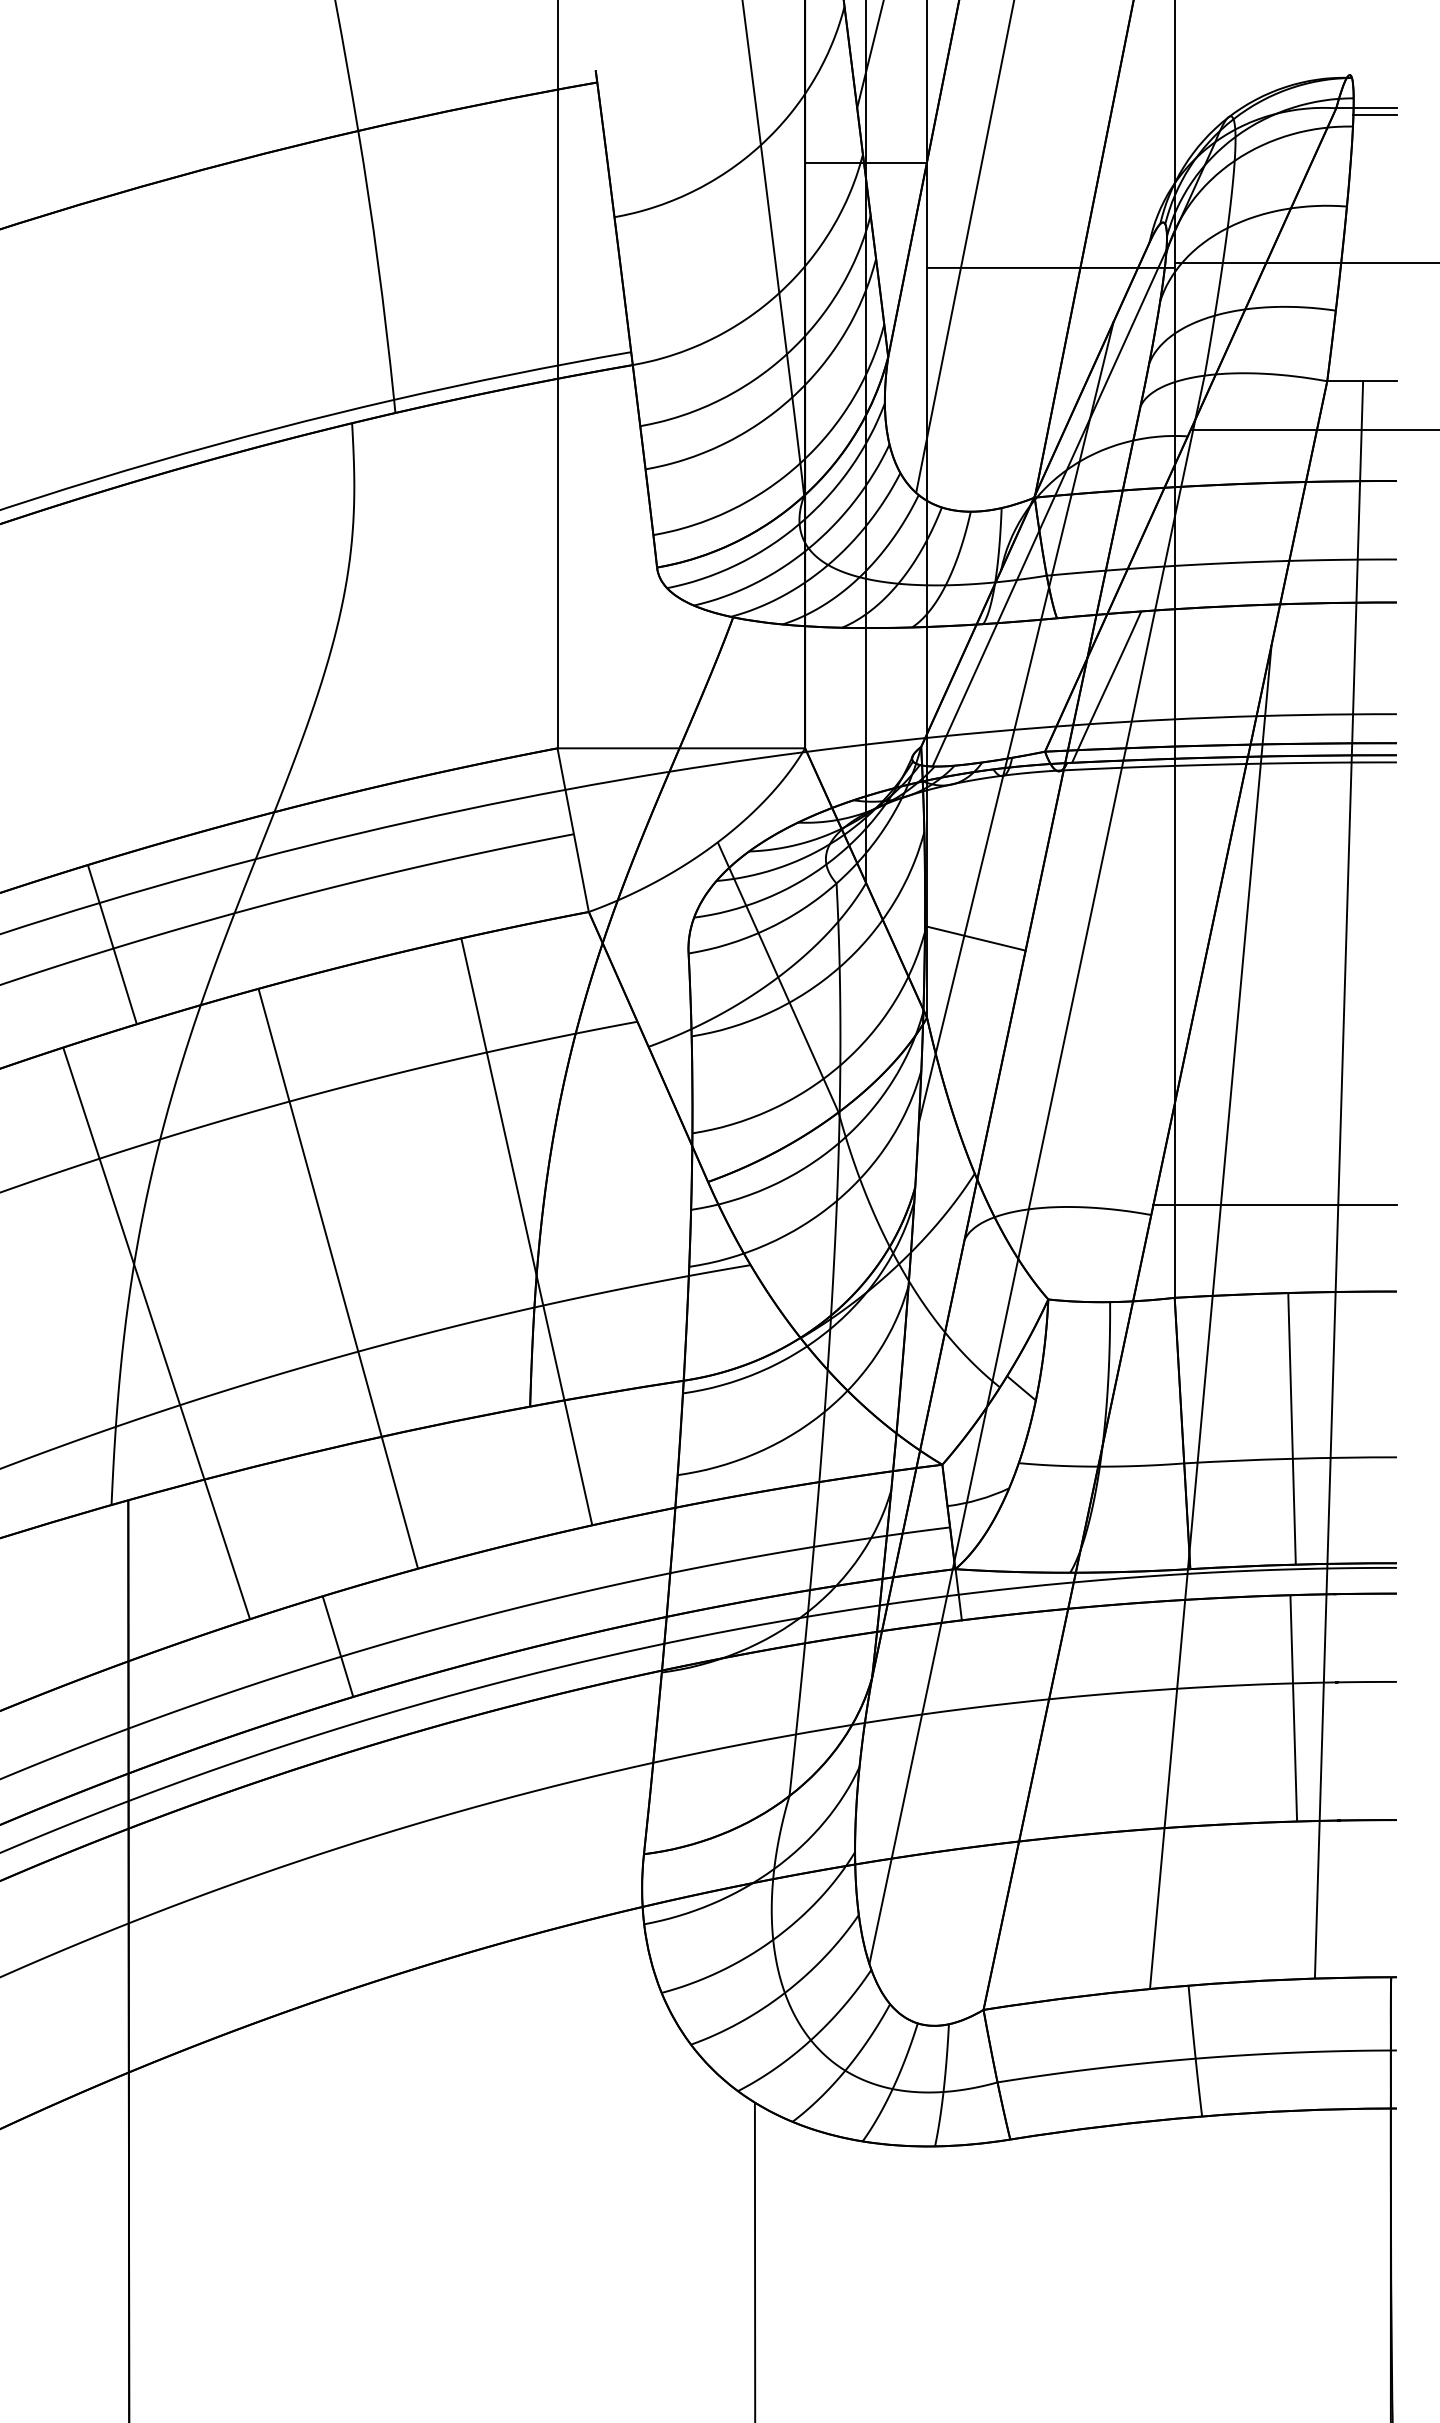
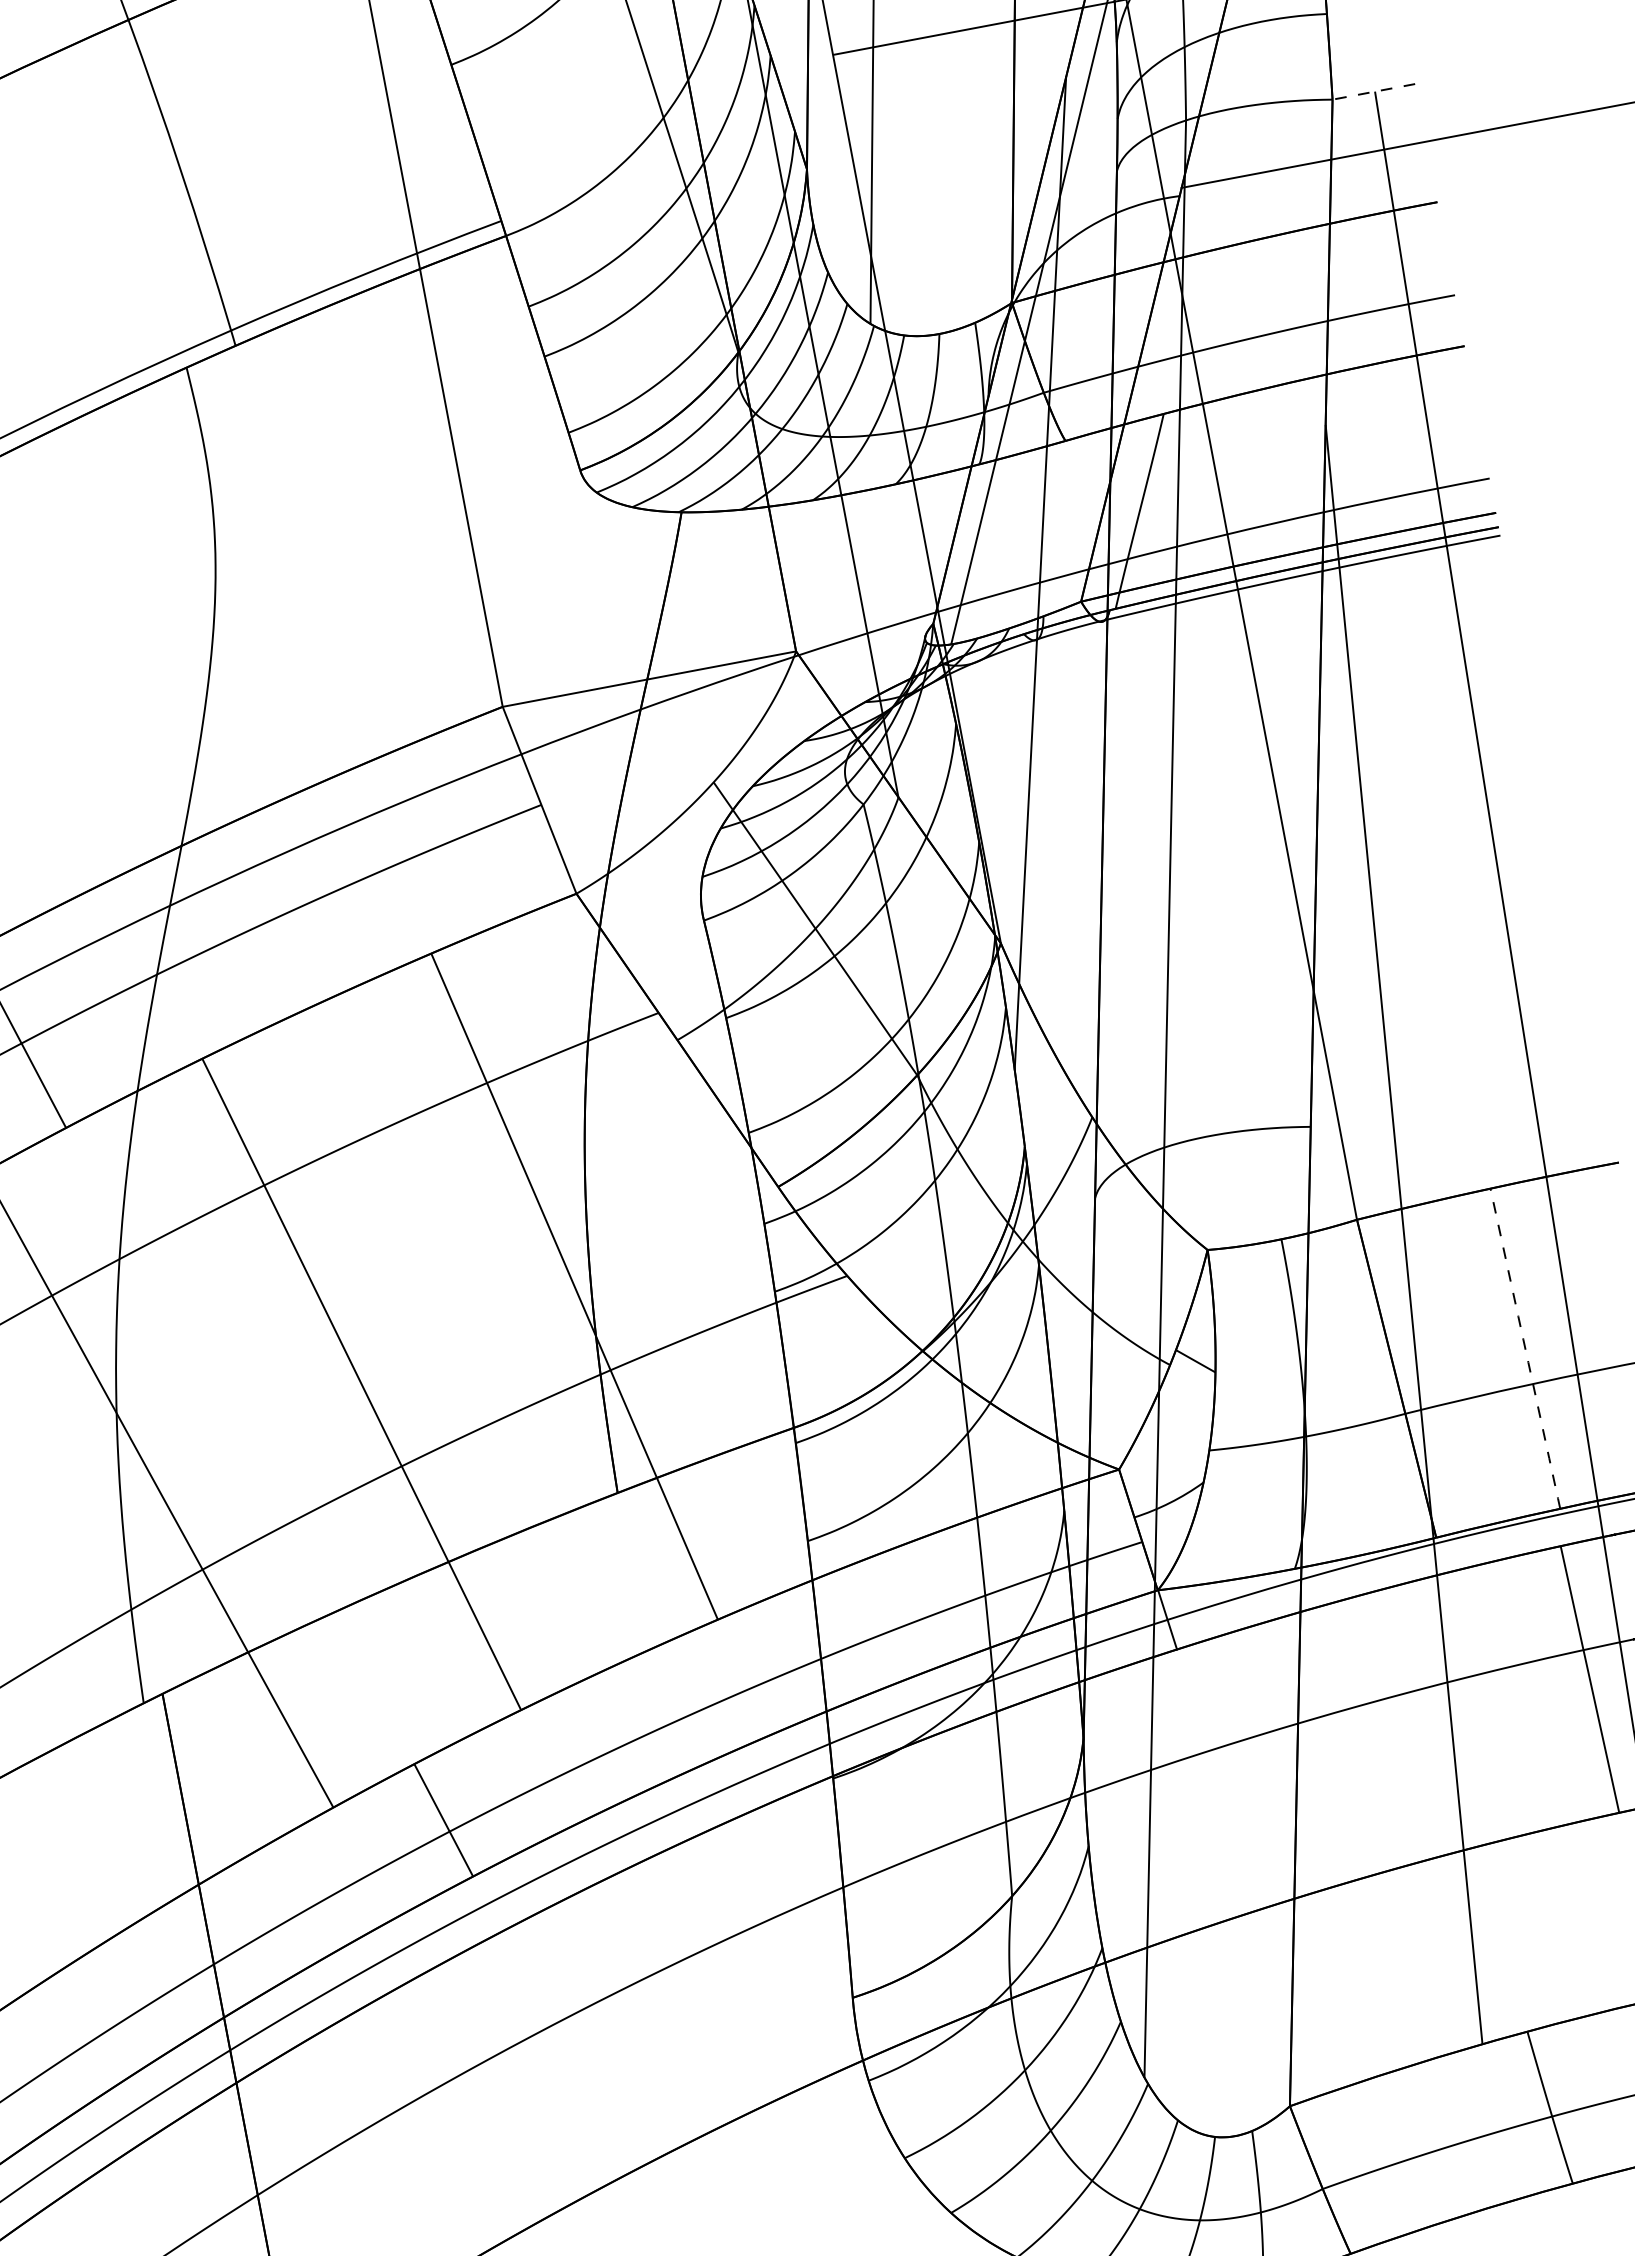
line: (1362, 381) -> (1374, 92), solid -> dashed
line: (975, 938) -> (1040, 838), removed
line: (1274, 1204) -> (1454, 1086), removed
arc: (1292, 1434) -> (1527, 1355), solid -> dashed

